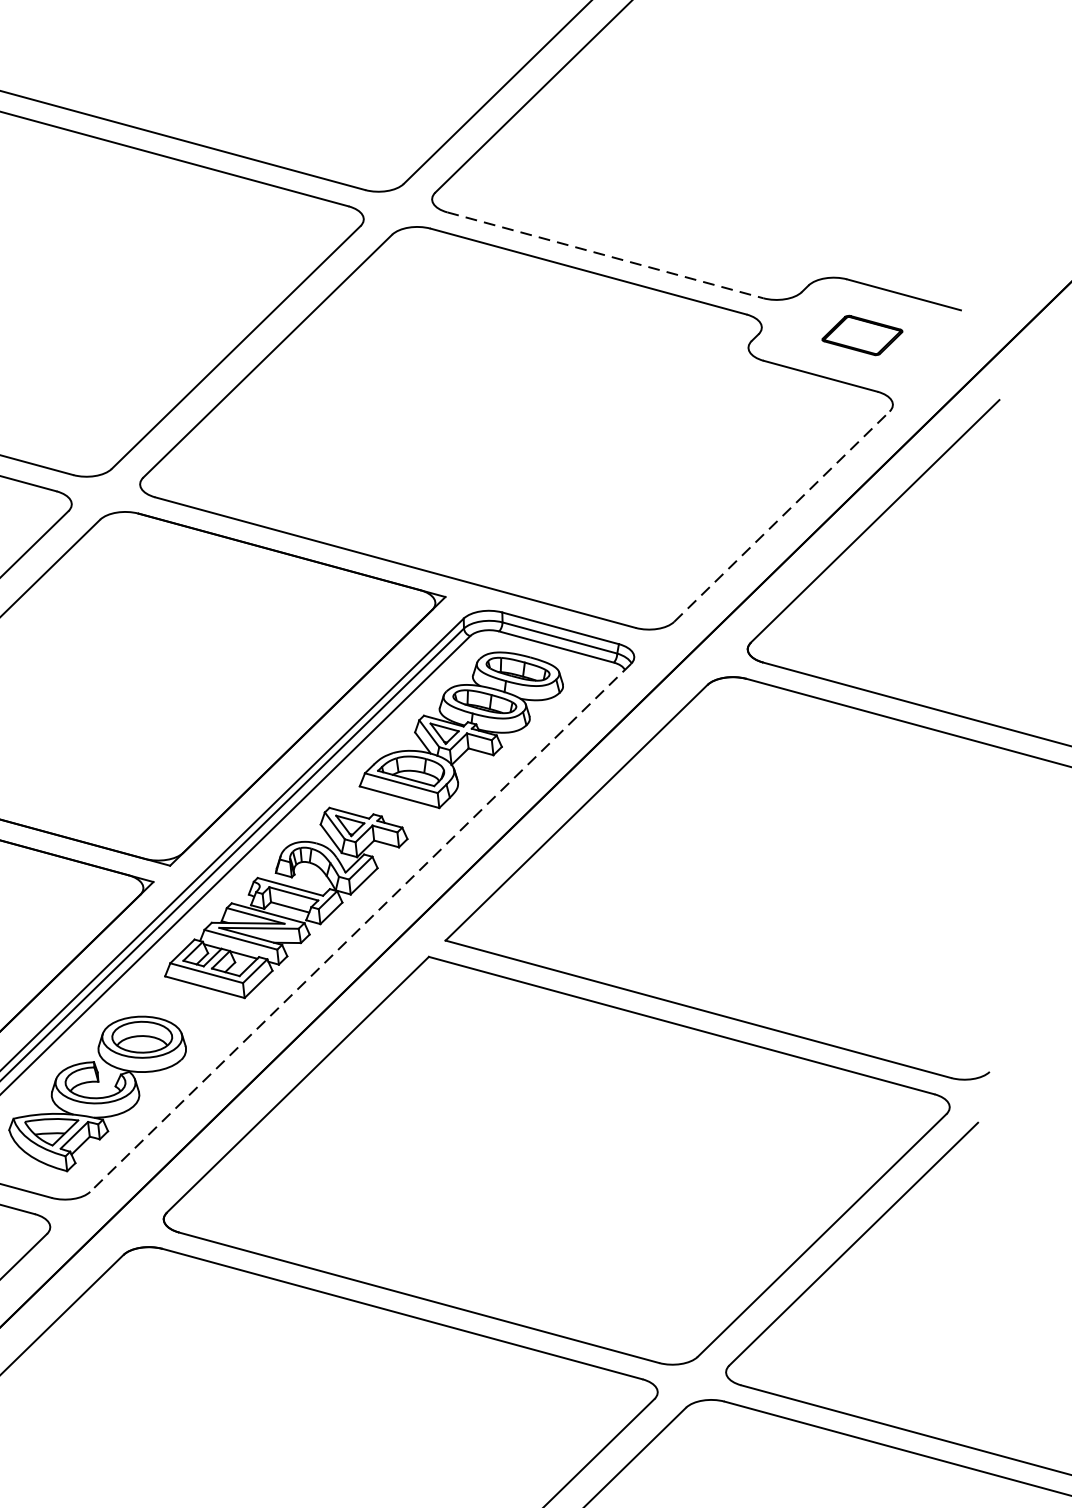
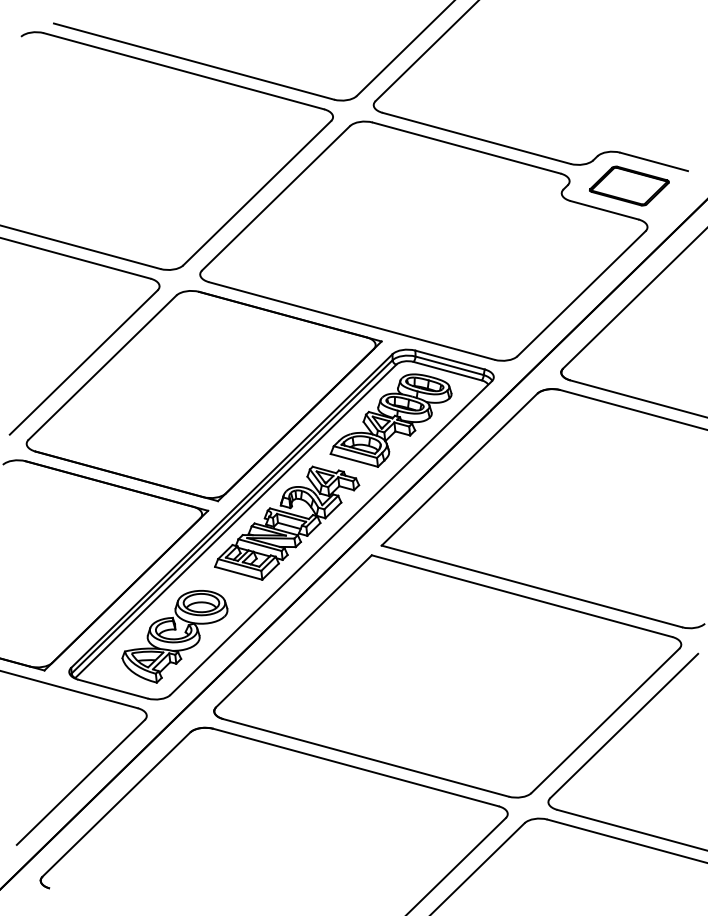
line: (606, 255) -> (477, 138), dashed -> solid
part: (862, 334) -> (629, 185), size x1.67
line: (781, 516) -> (581, 293), dashed -> solid
line: (361, 928) -> (331, 538), dashed -> solid

